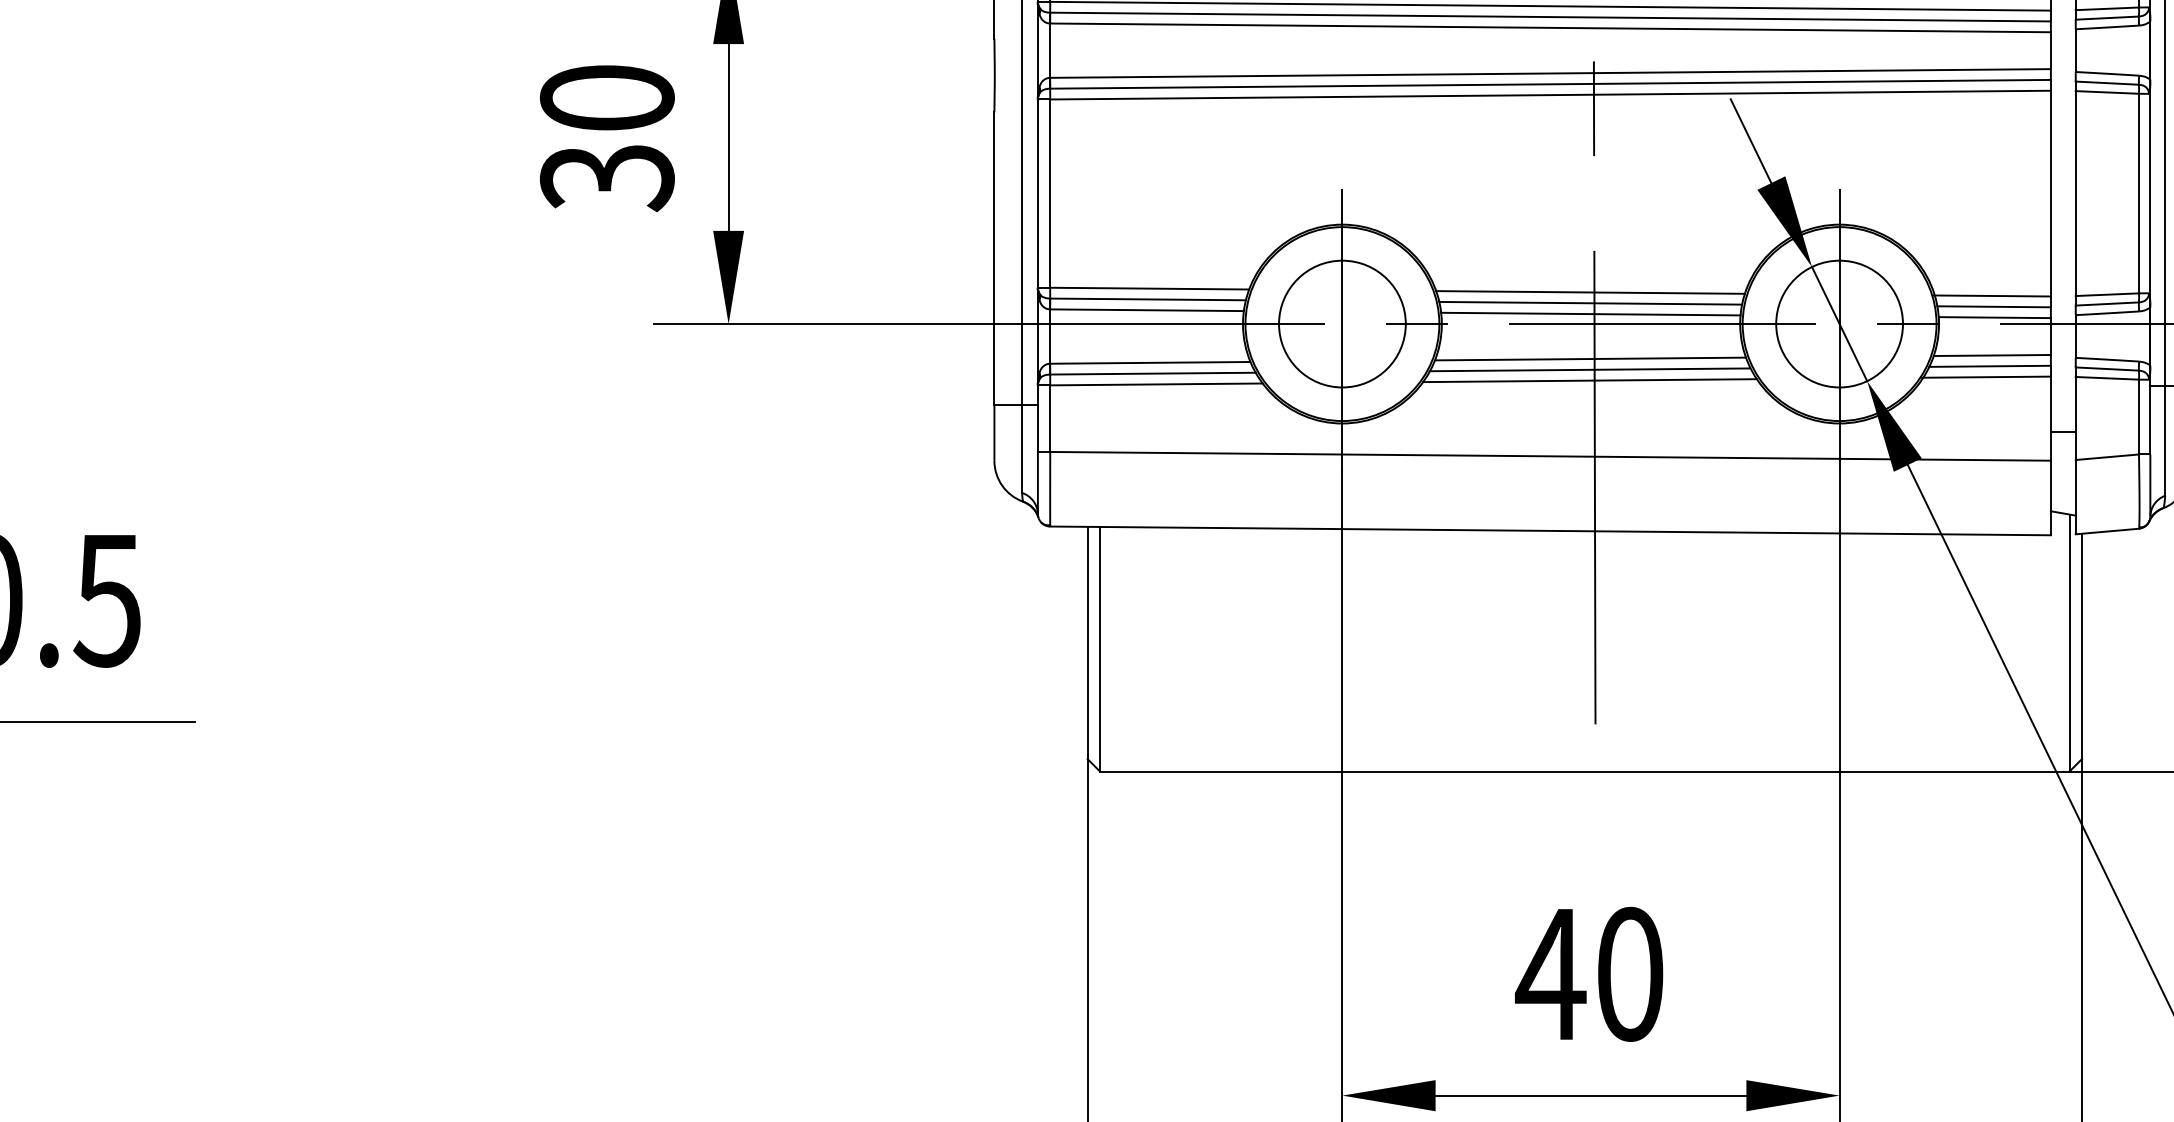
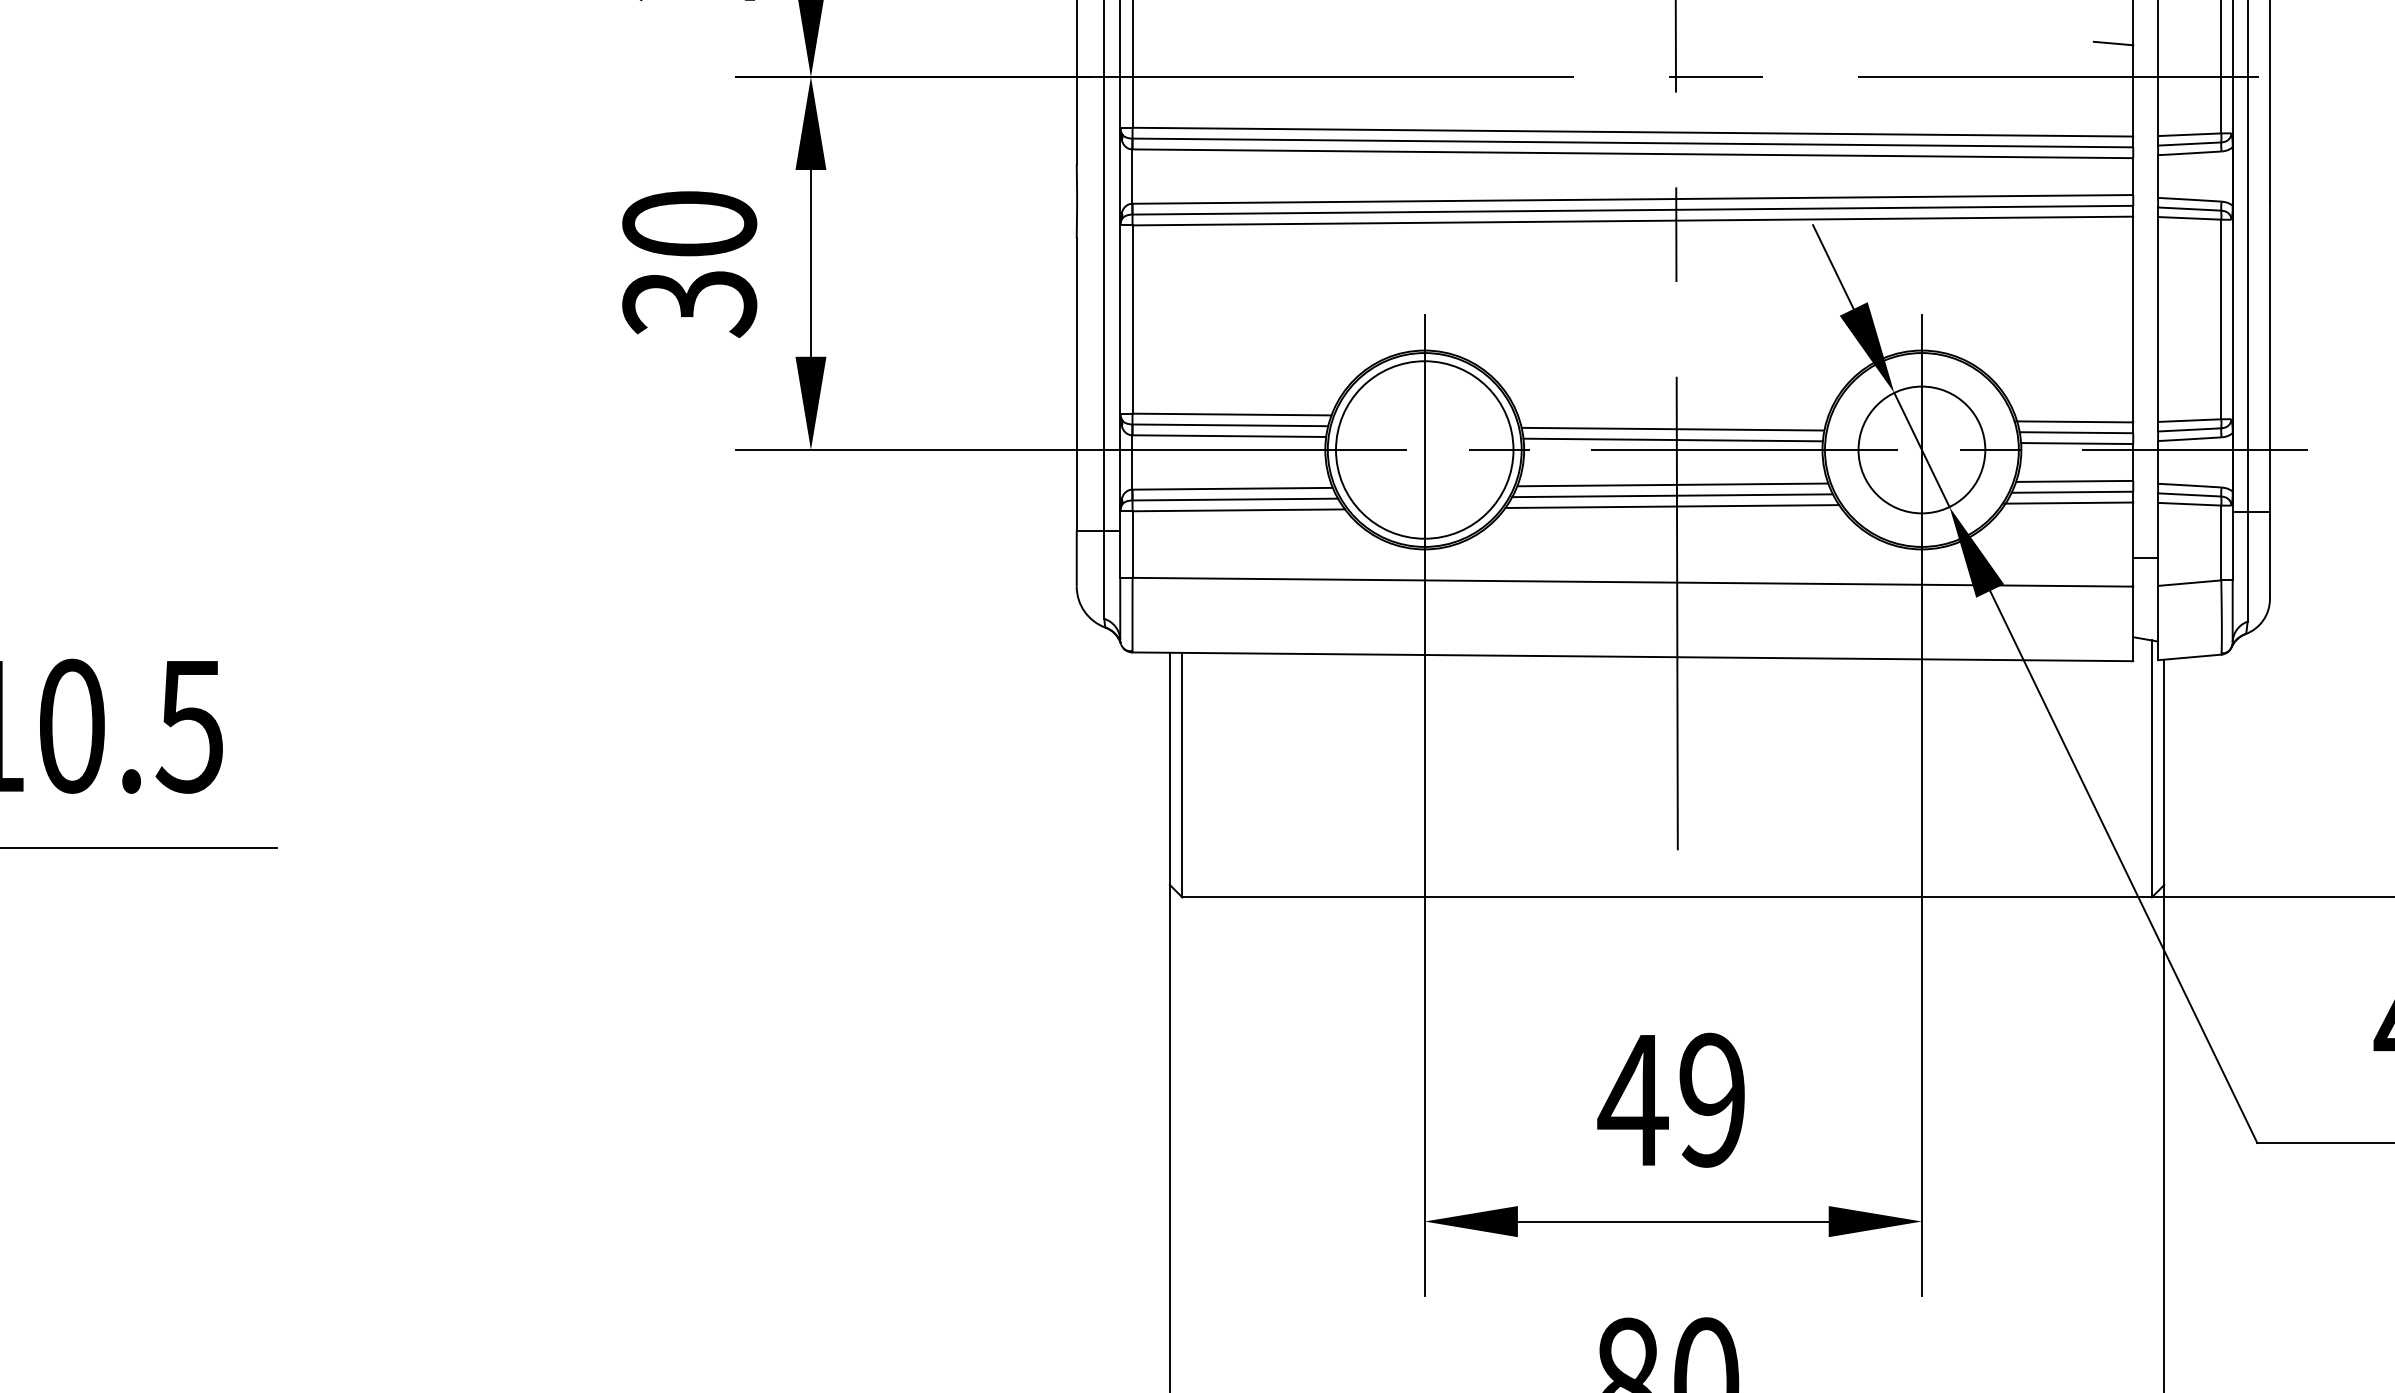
line: (1590, 292) -> (1672, 418), removed
circle: (1342, 323) -> (1424, 449), size x1.4
text: (1630, 973) -> (1712, 1099), 40 -> 49

